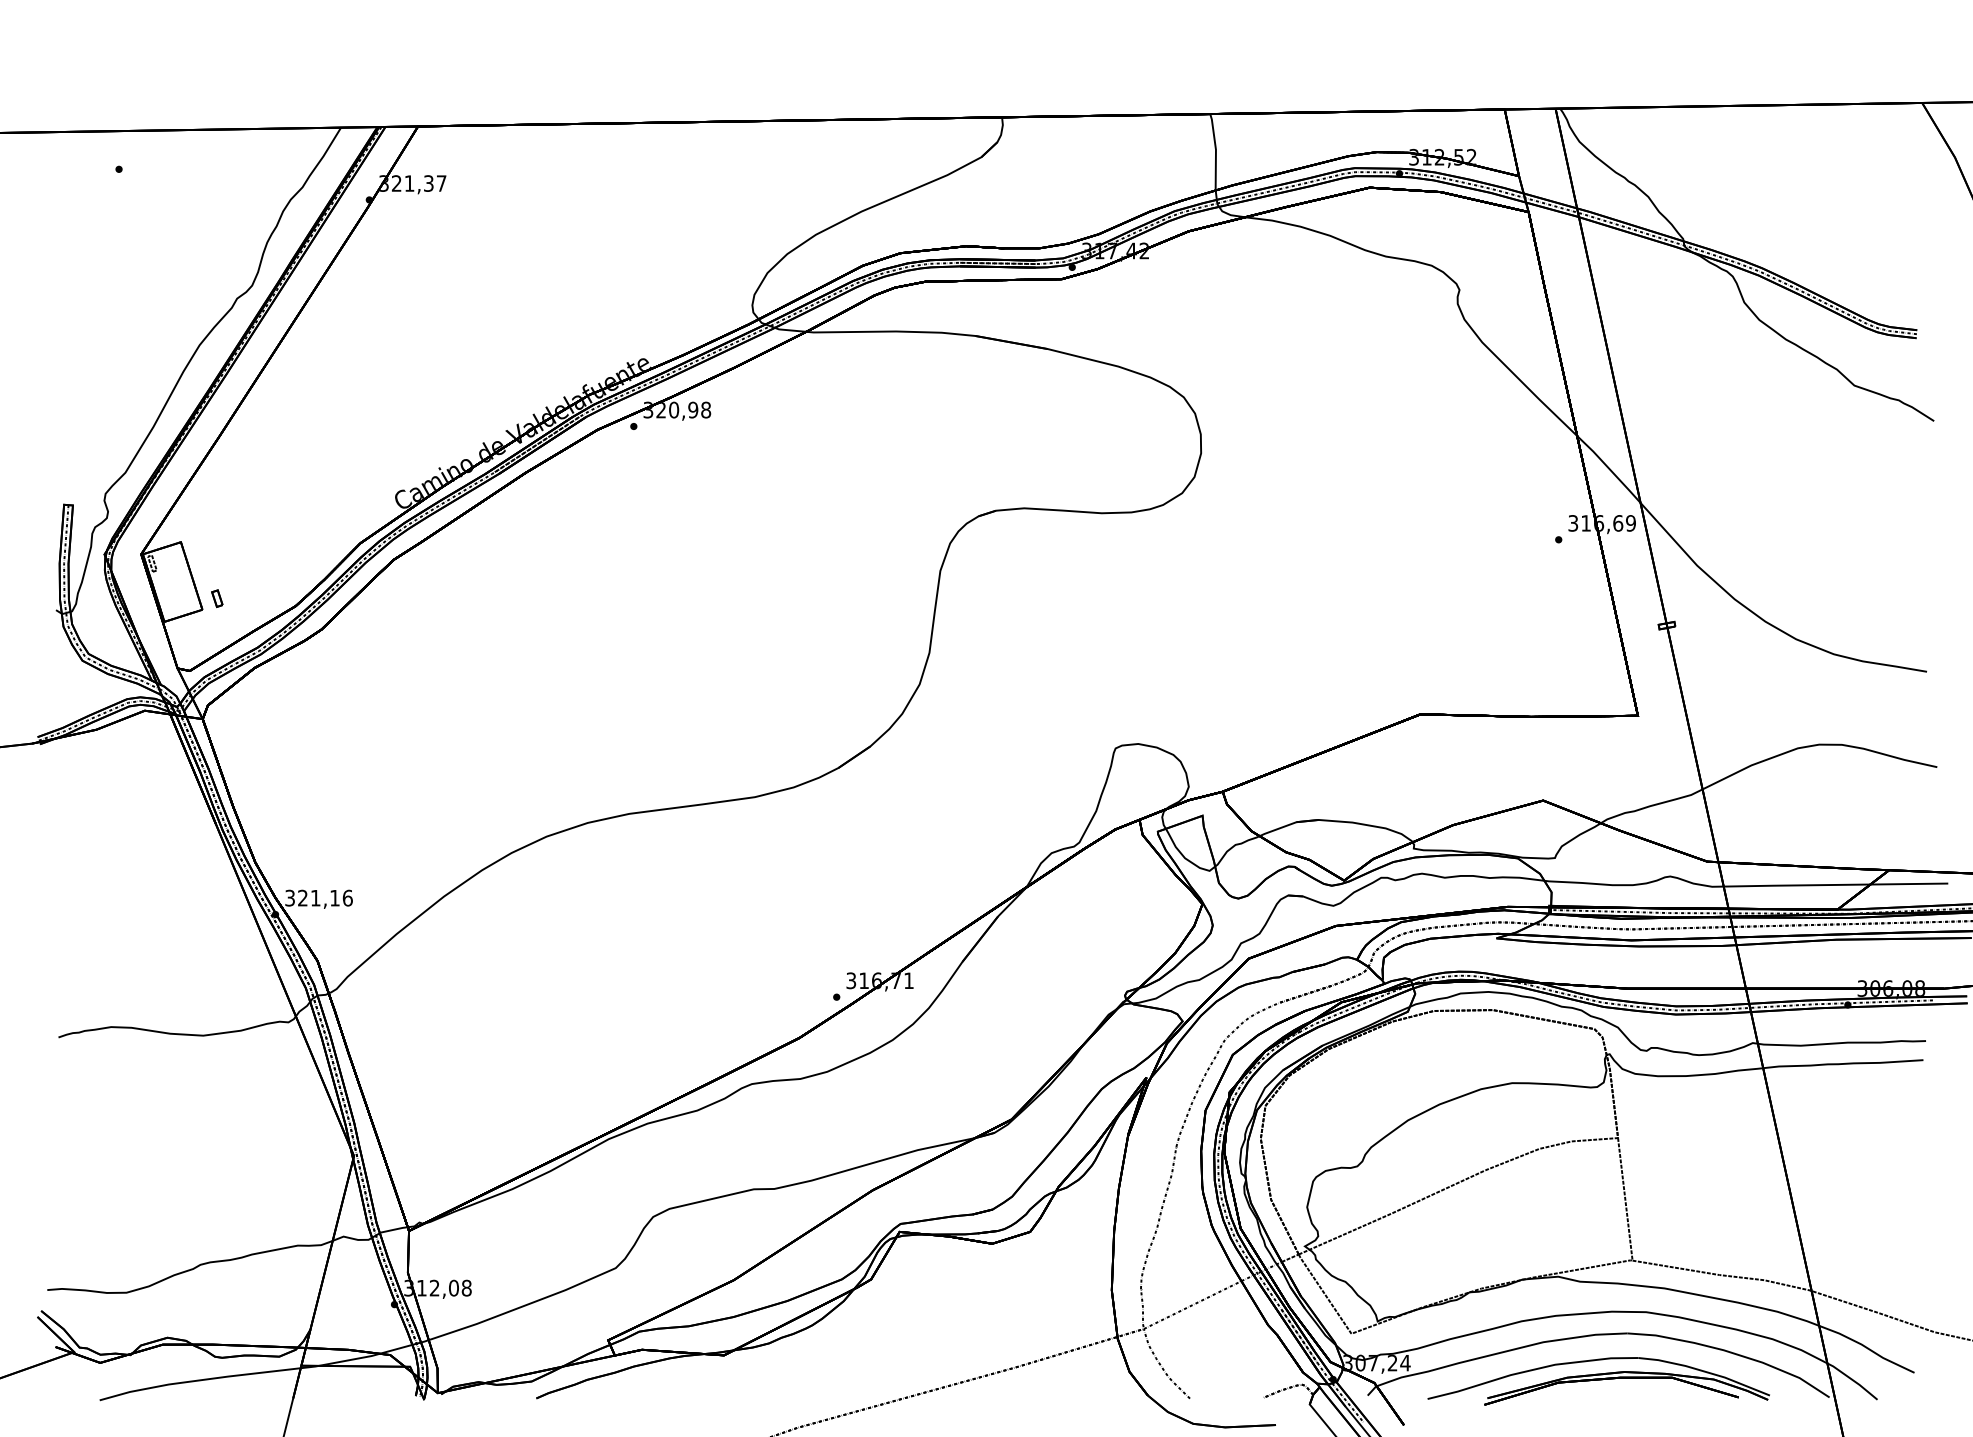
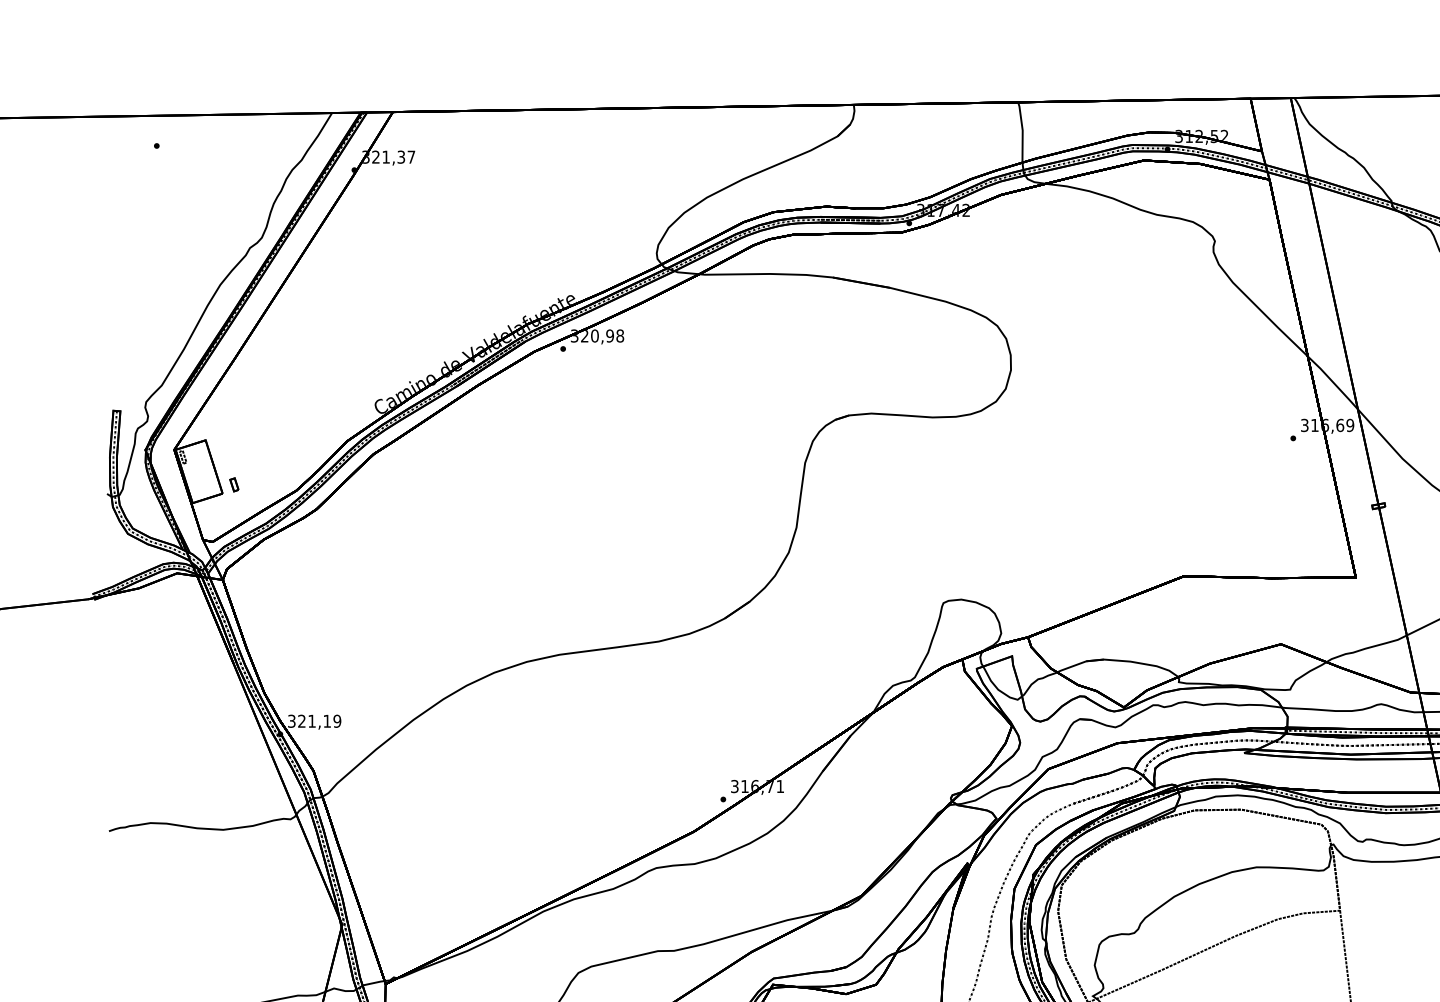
text: (347, 897) -> (337, 720), 321,16 -> 321,19

